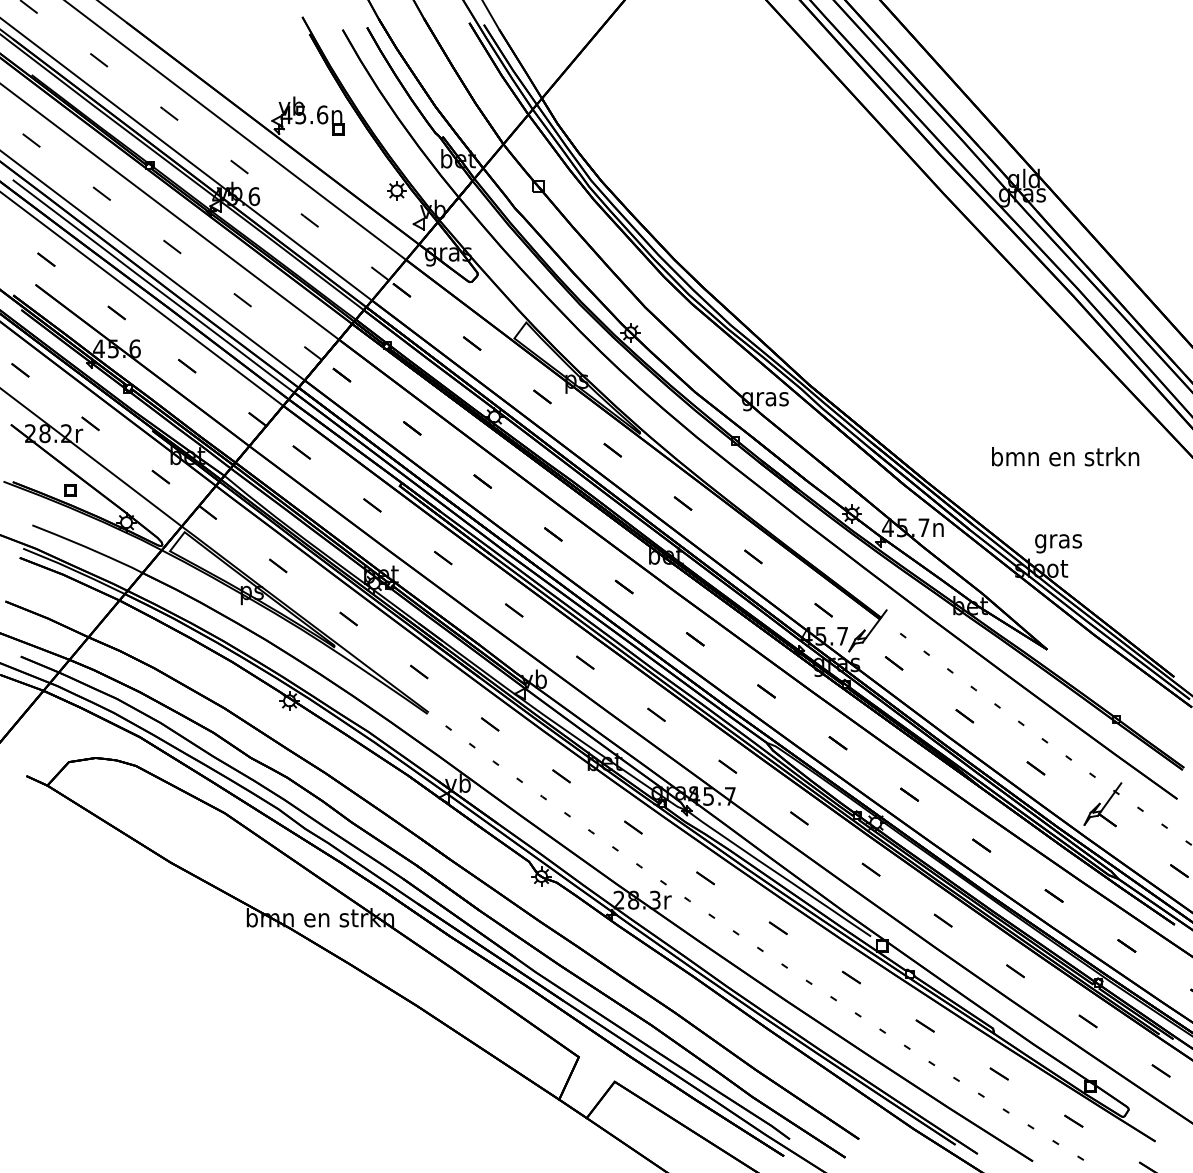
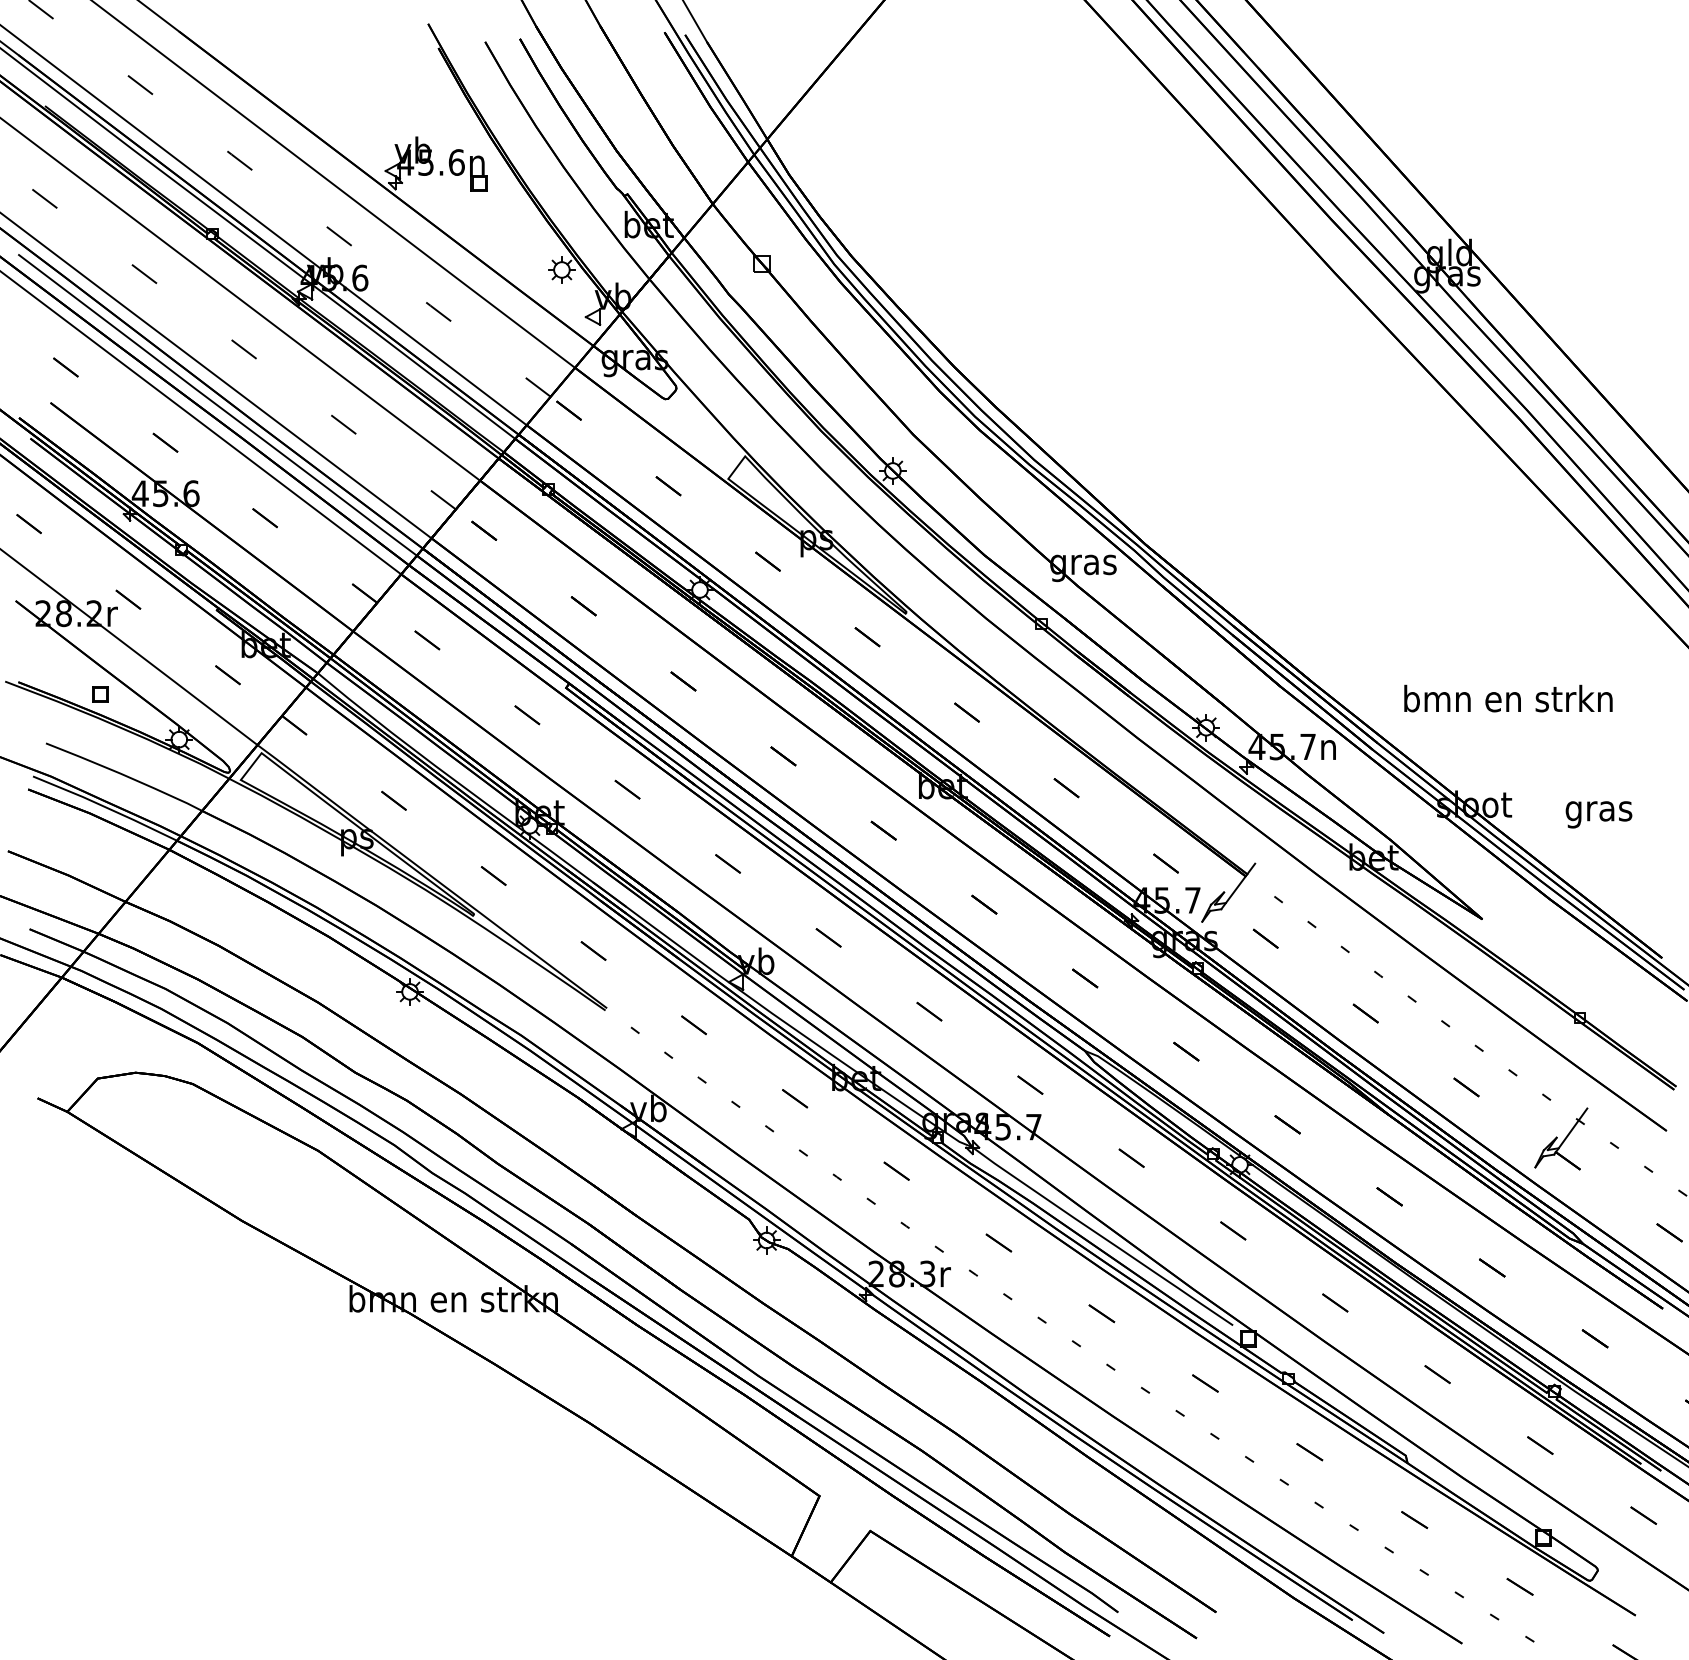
text: (1065, 456) -> (1508, 698), moved
text: (1058, 543) -> (1598, 814), moved

